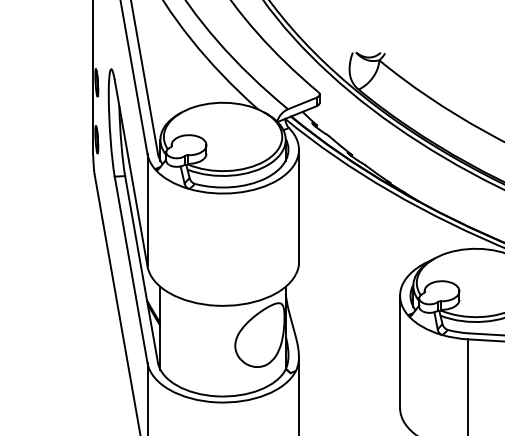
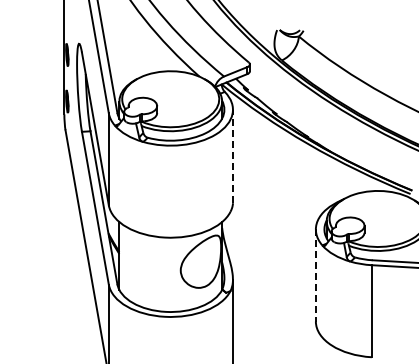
line: (298, 206) -> (232, 156), solid -> dashed
line: (399, 351) -> (315, 275), solid -> dashed

